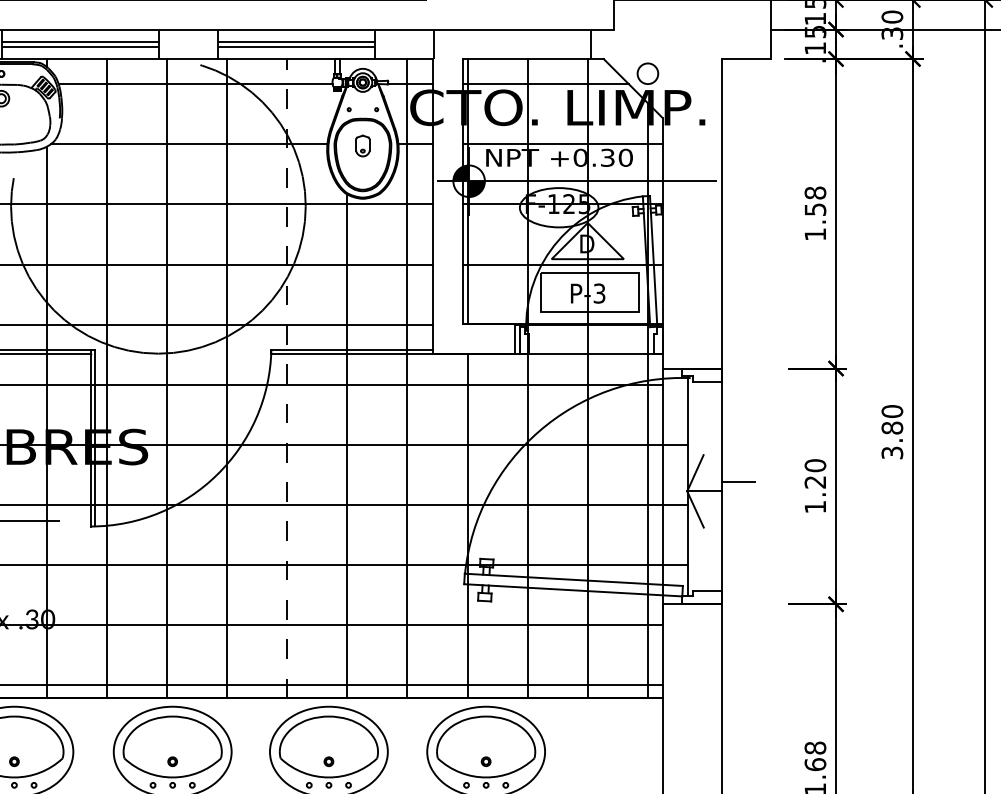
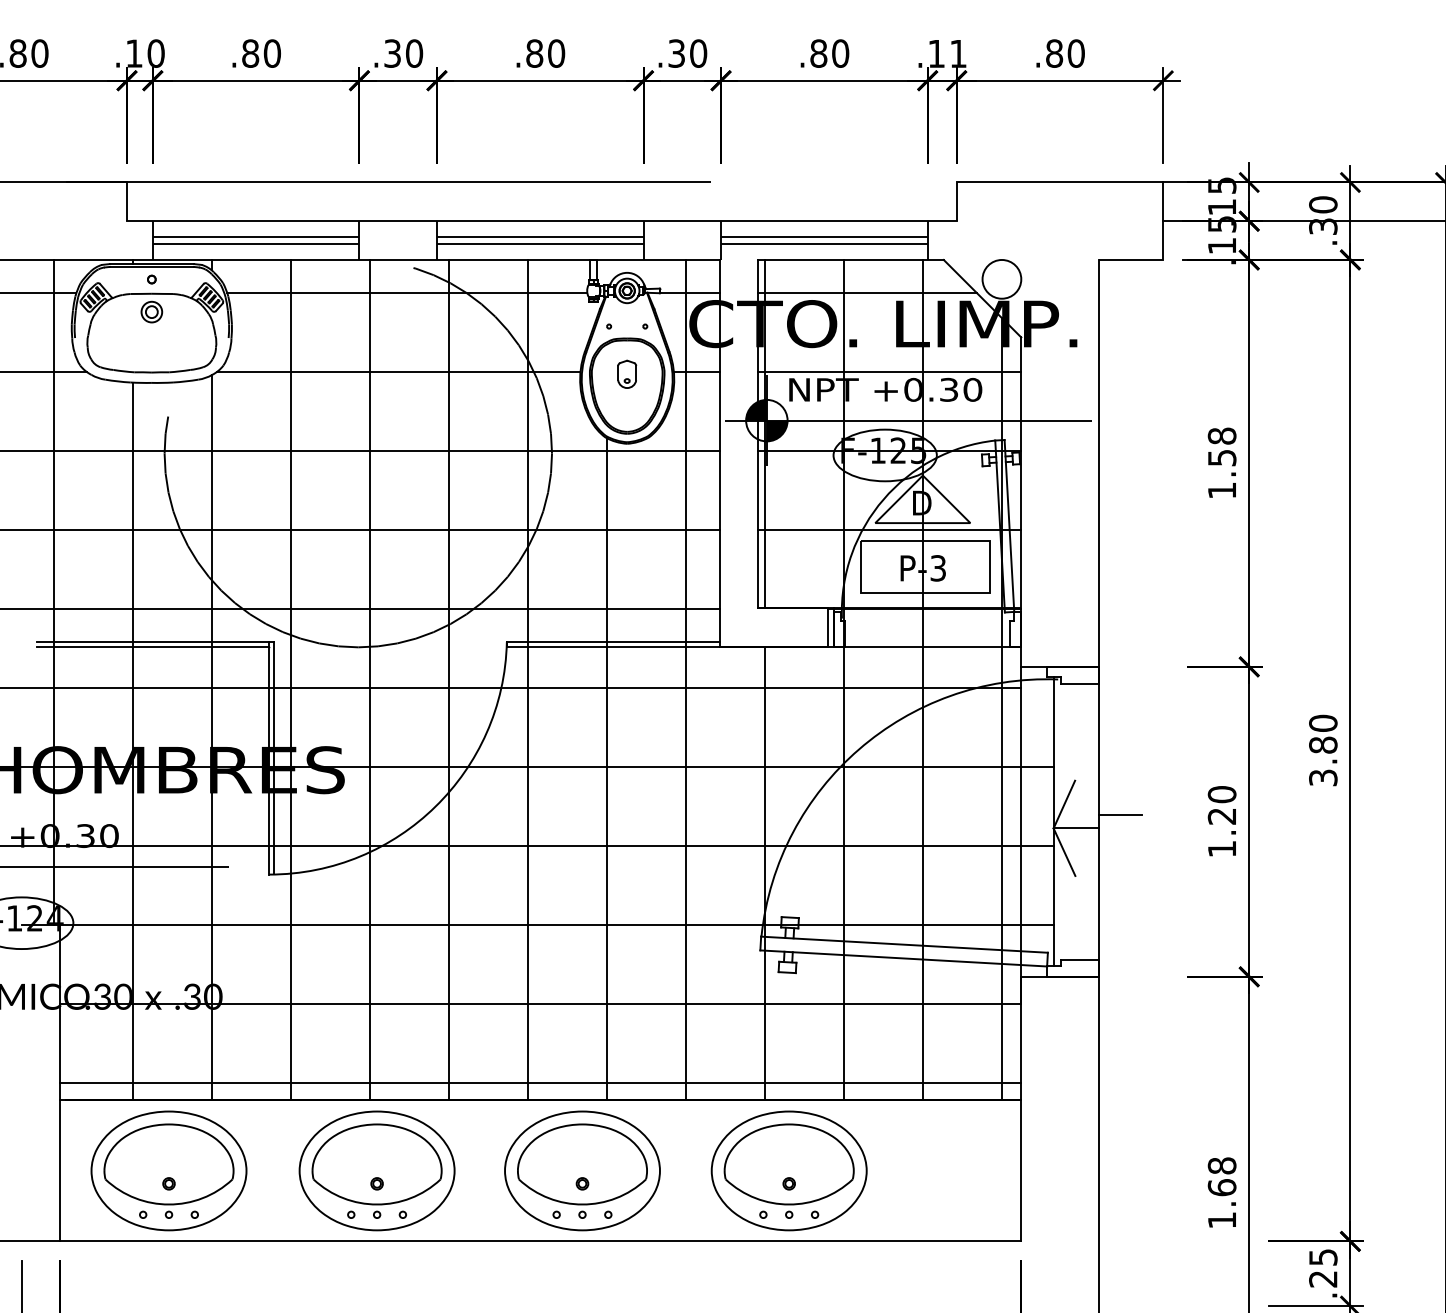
line: (512, 41) -> (824, 237), added
line: (512, 46) -> (824, 243), added
circle: (647, 73) -> (1001, 278), size x1.43
line: (287, 378) -> (527, 679), dashed -> solid

